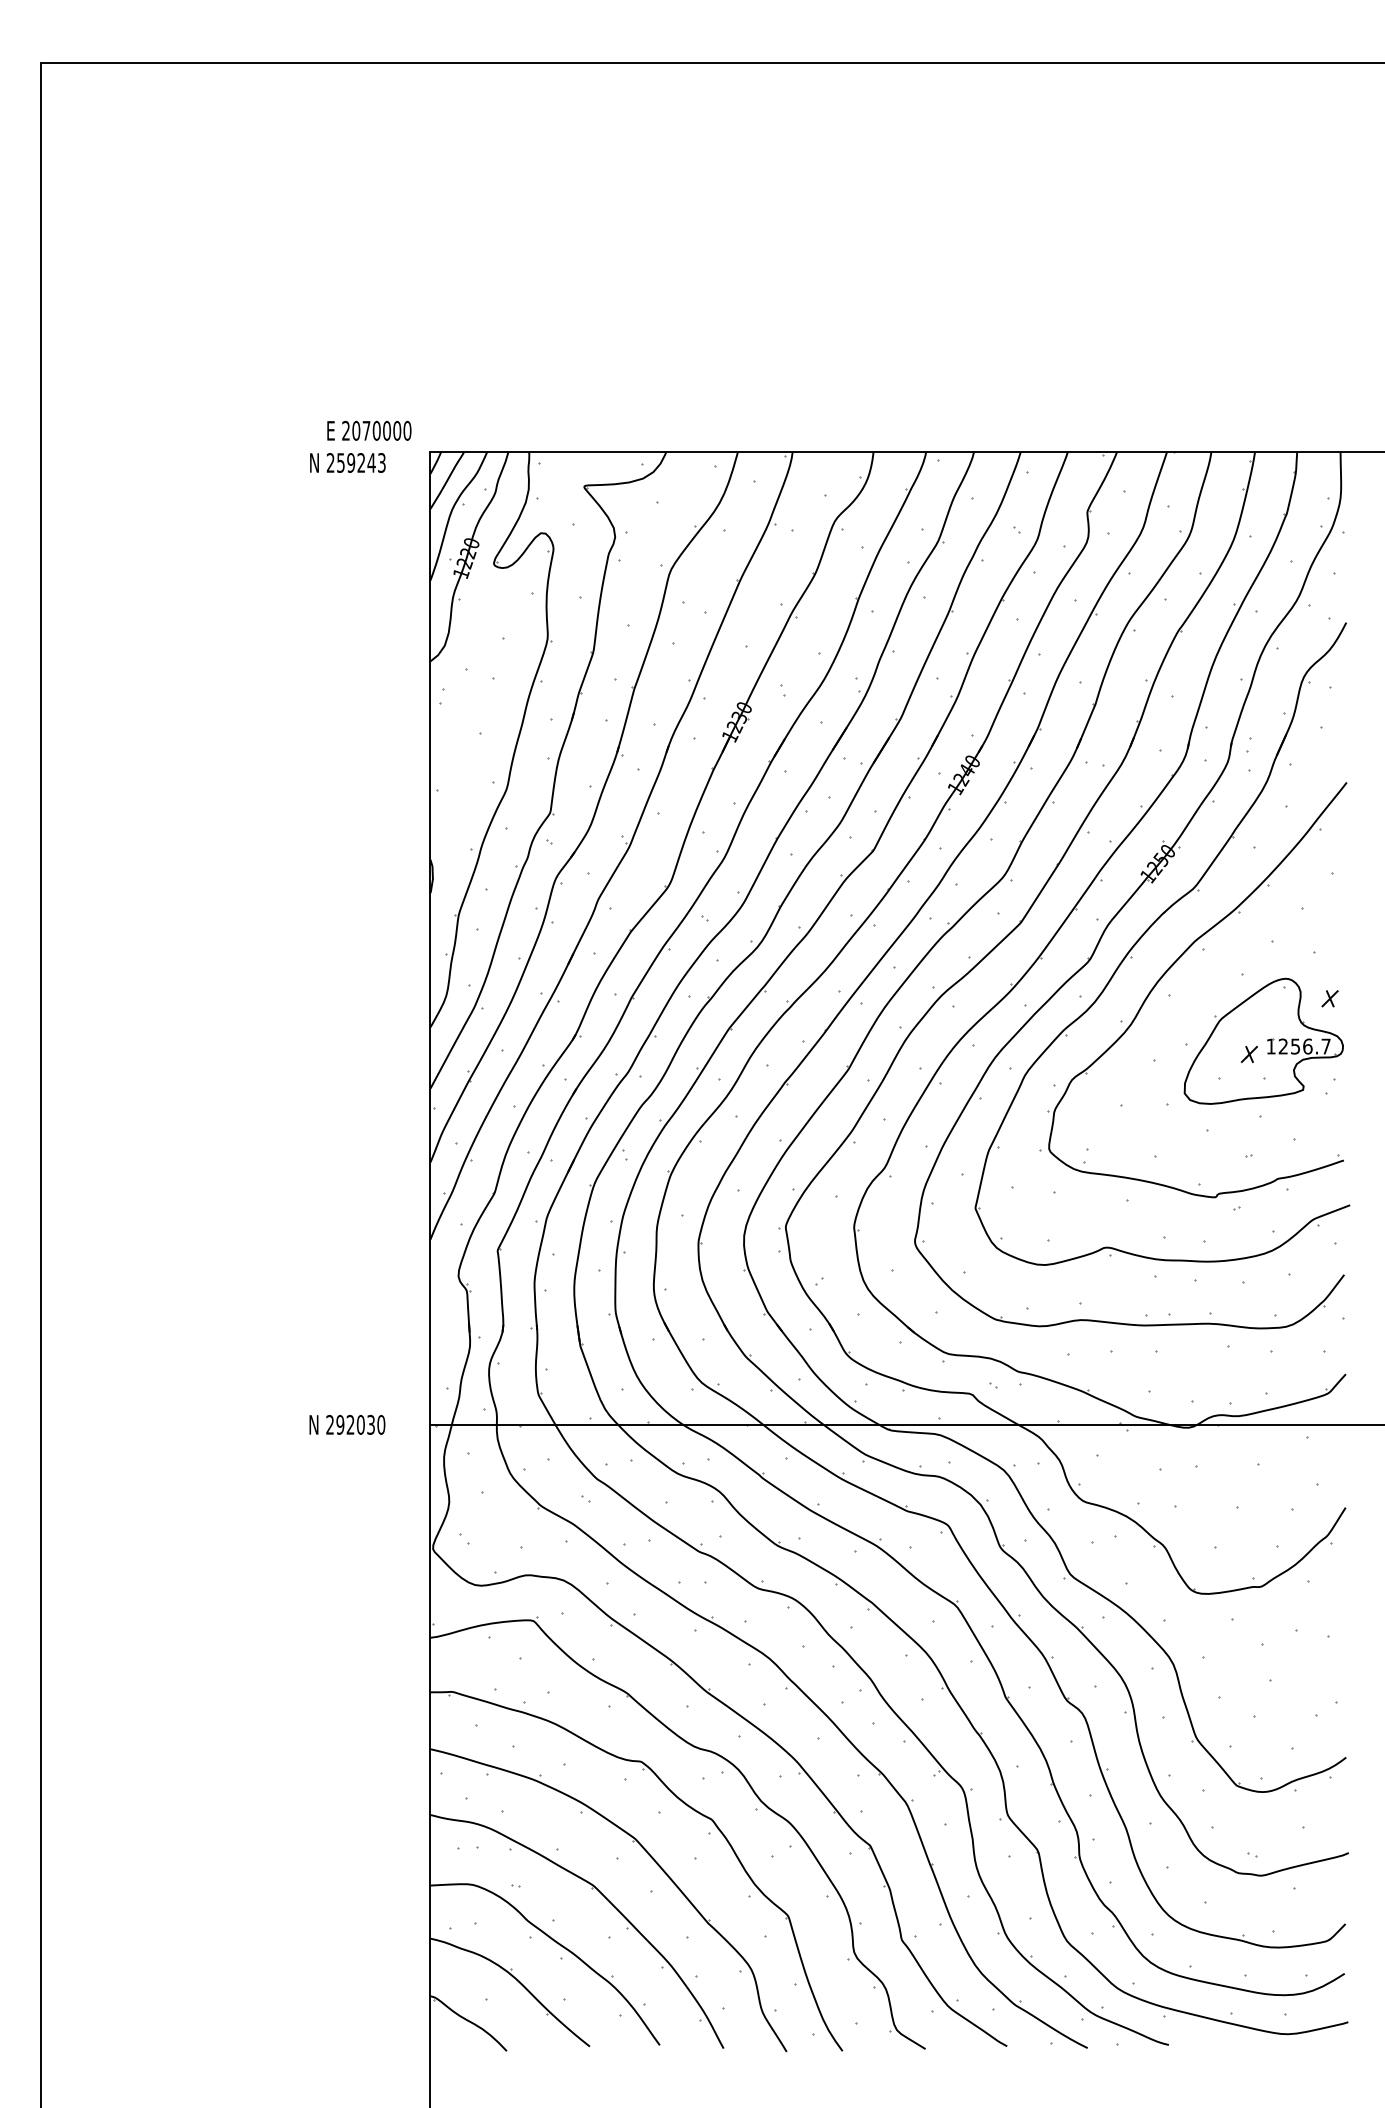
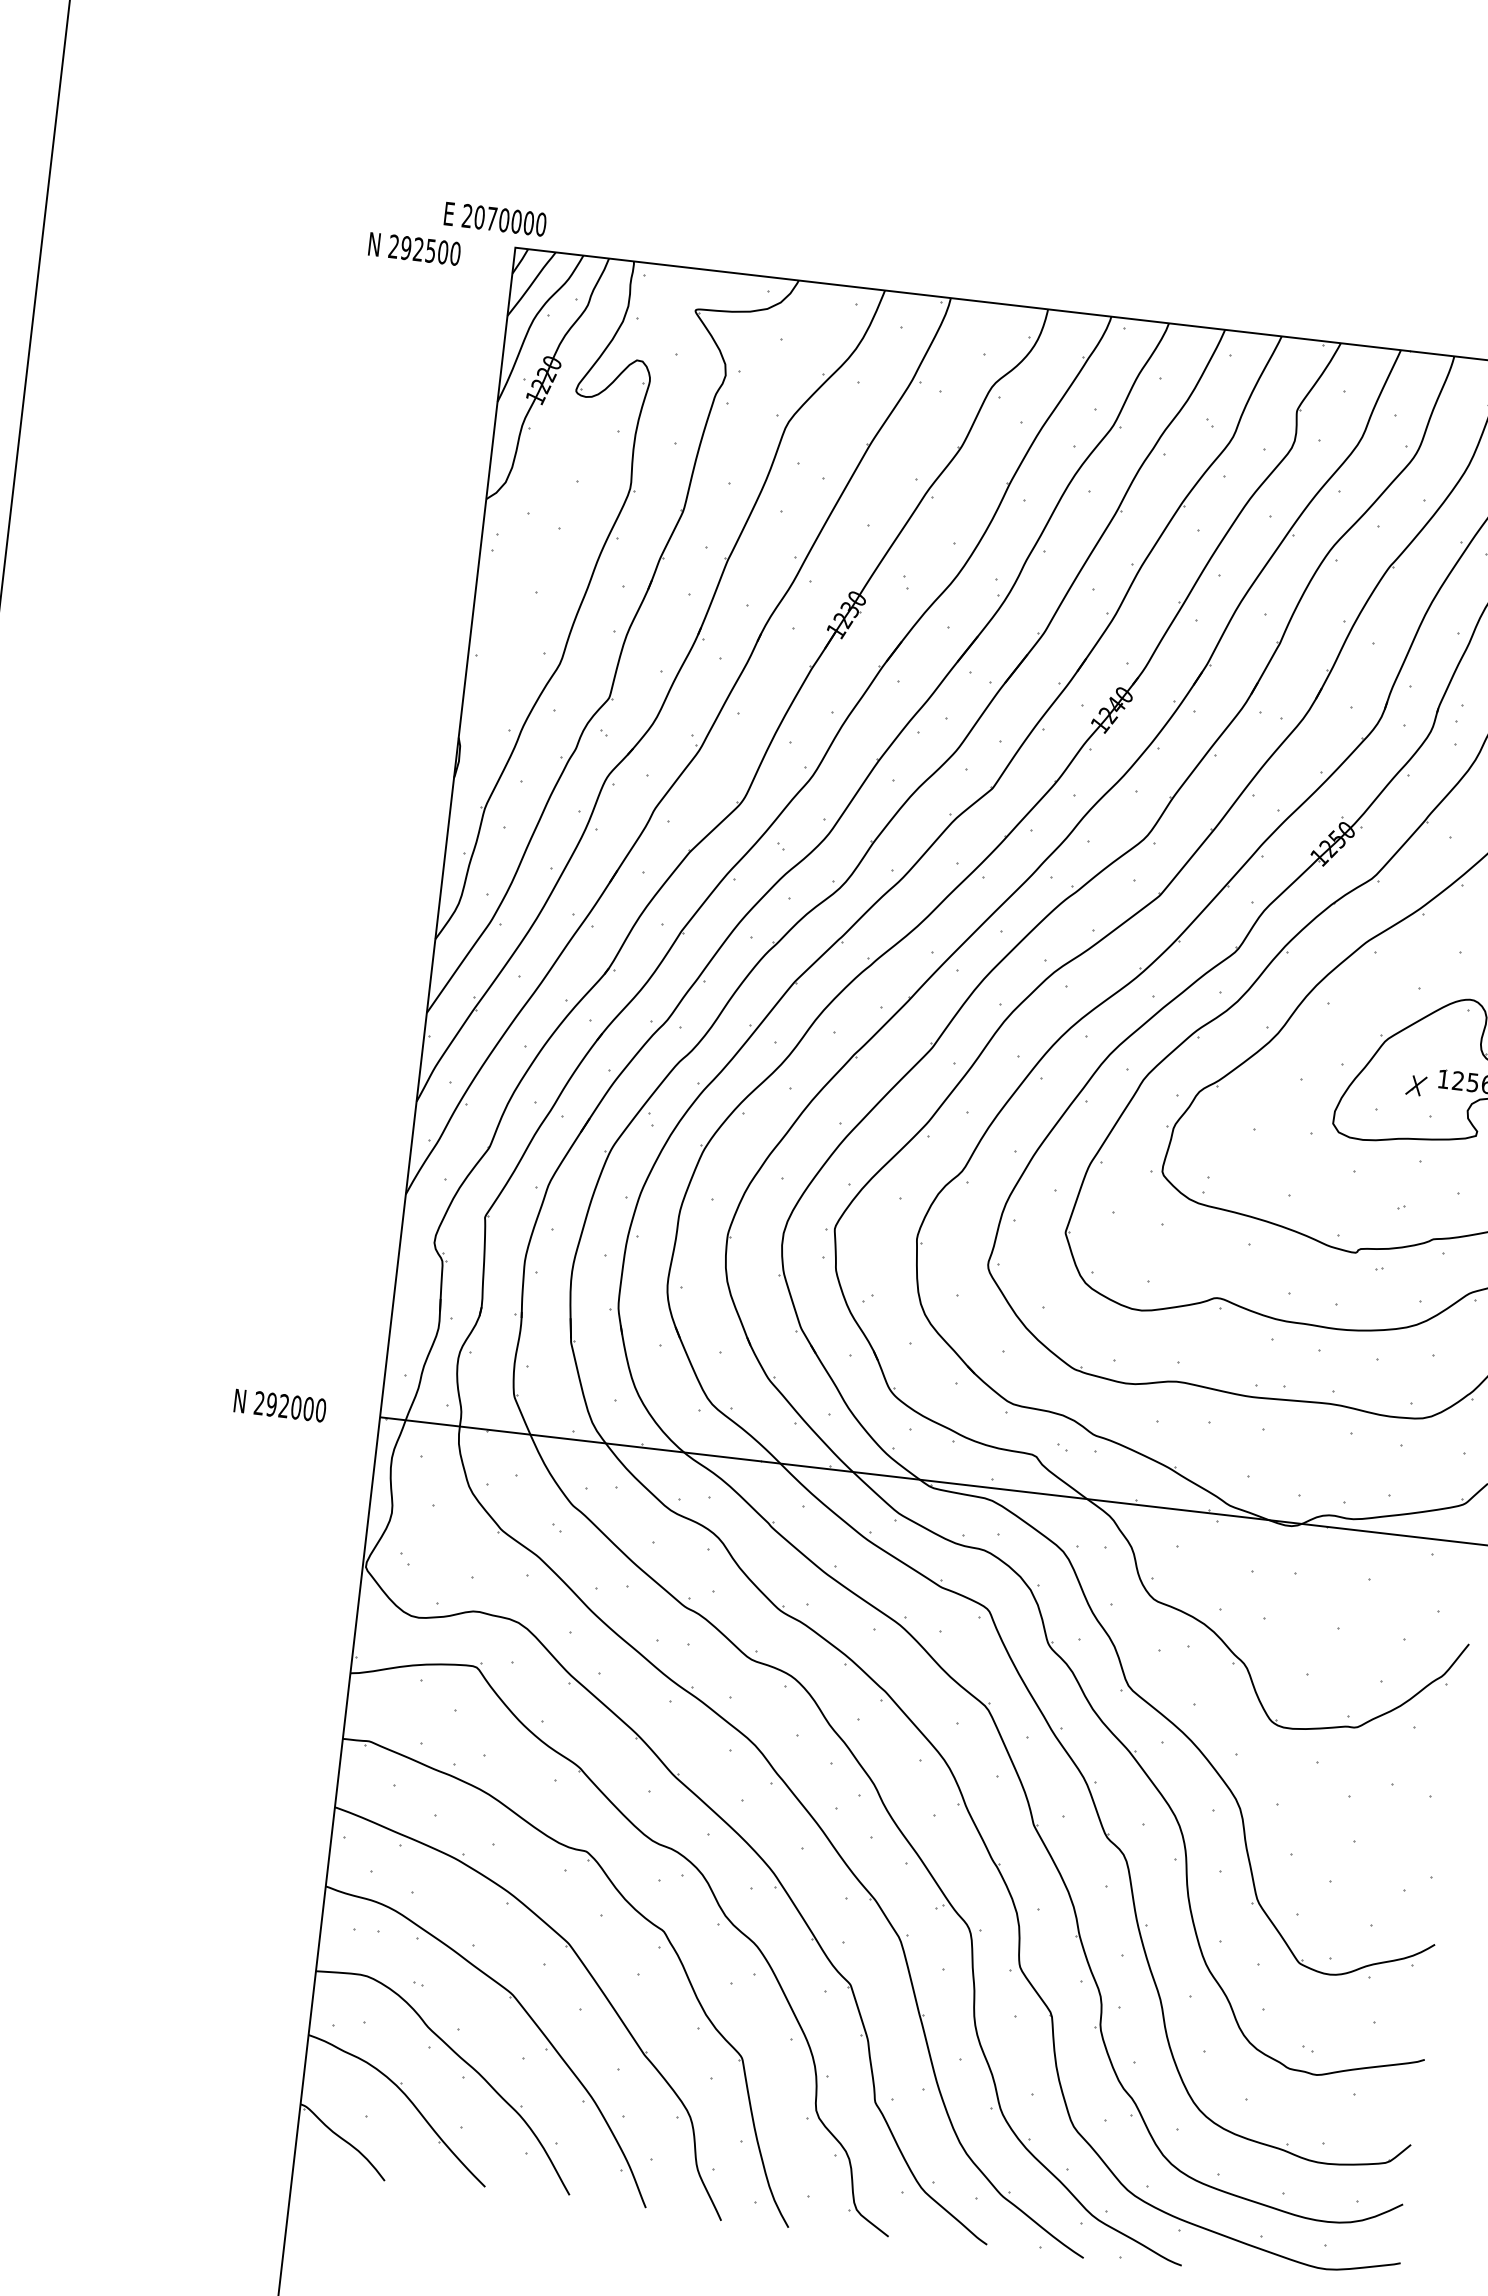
text: (369, 430) -> (495, 218), moved
text: (360, 462) -> (429, 250), 259243 -> 292500
text: (371, 1424) -> (309, 1408), 292030 -> 292000

